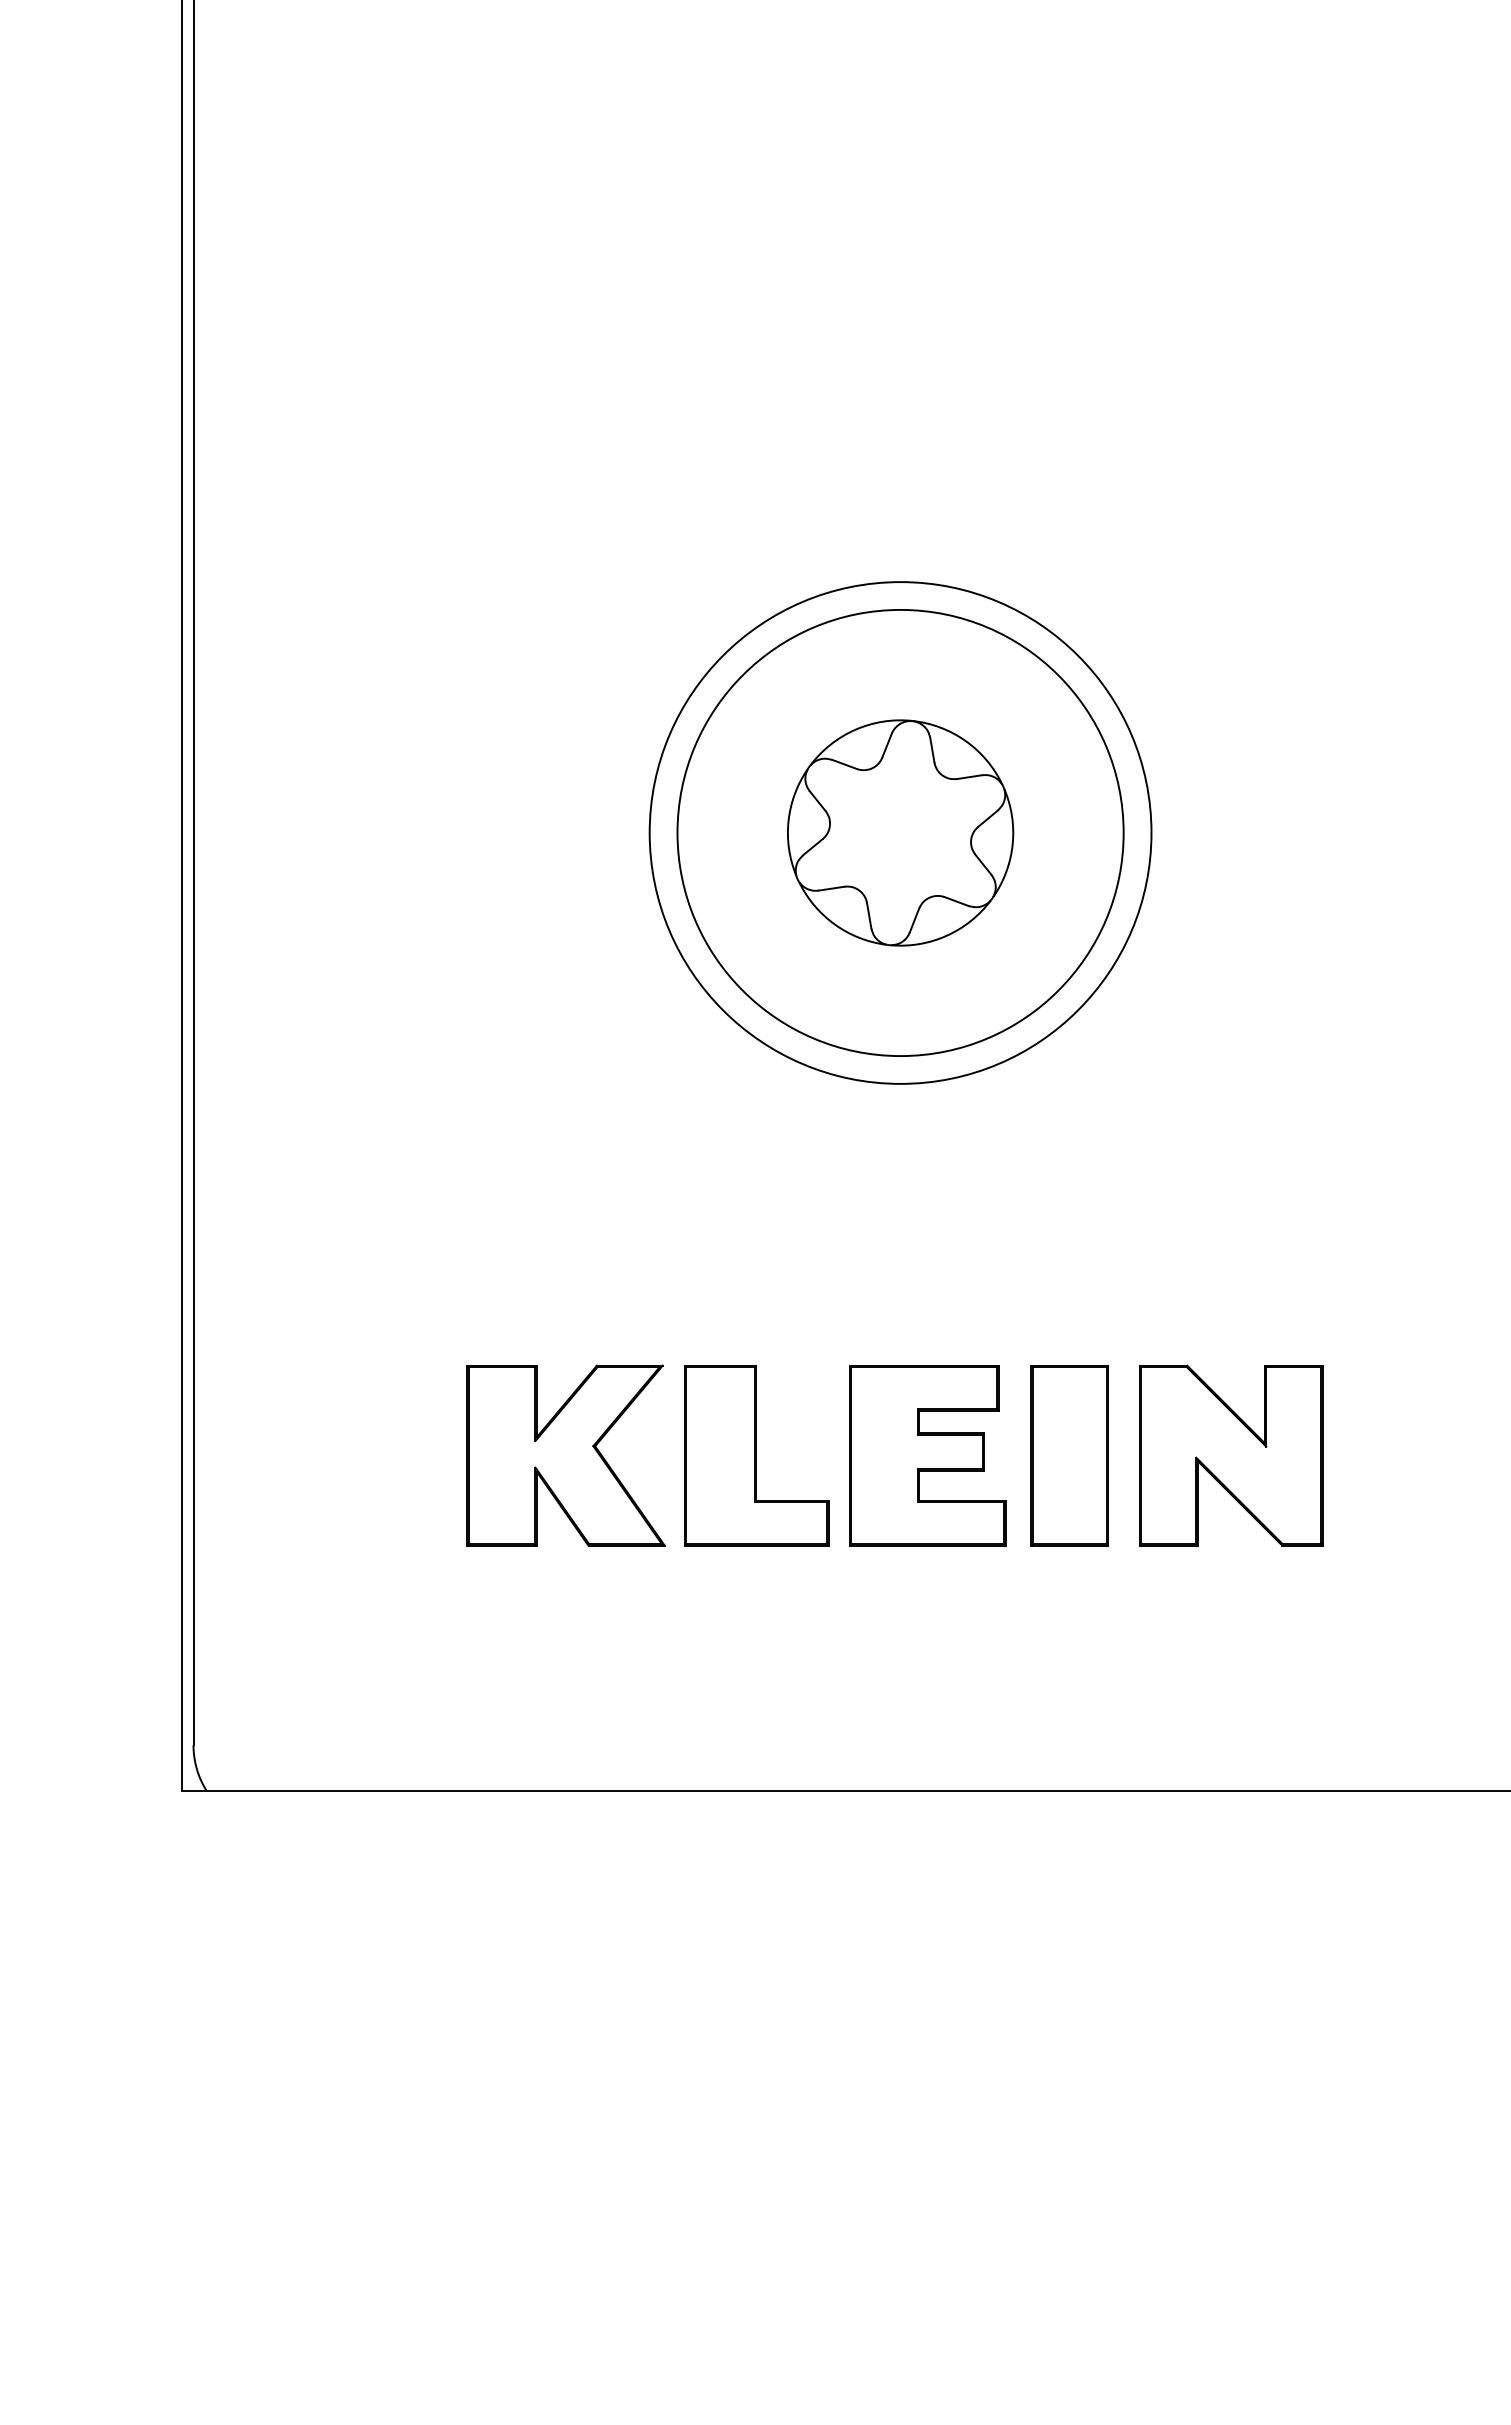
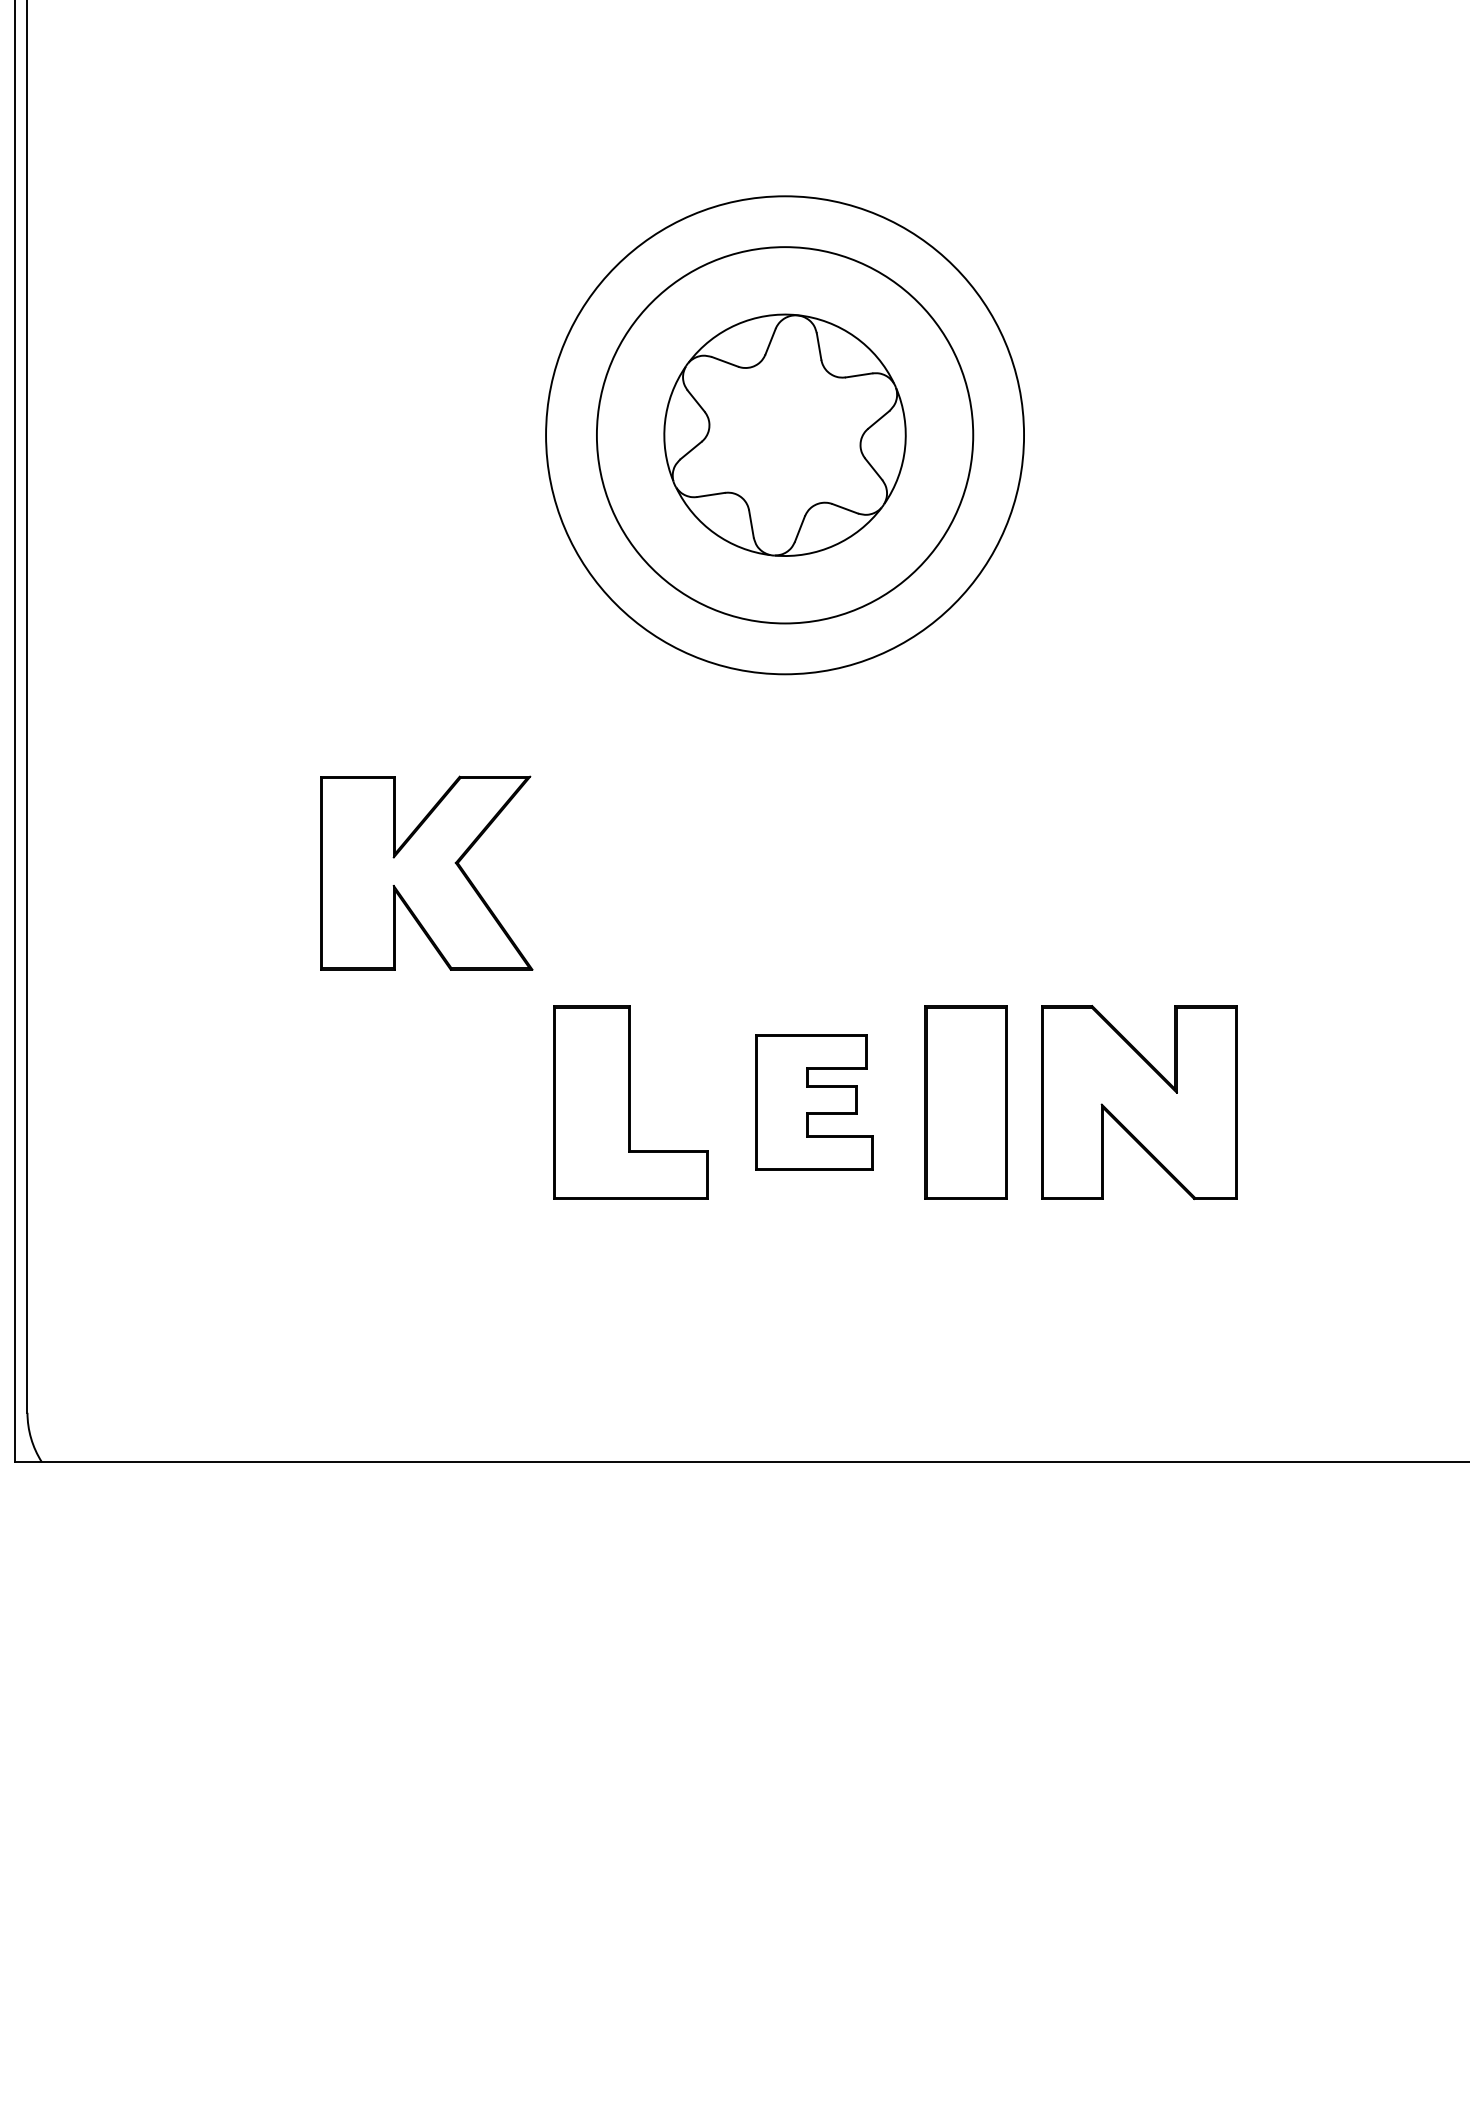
circle: (900, 832) -> (784, 434), size x0.7
part: (565, 1455) -> (426, 872), moved
part: (927, 1455) -> (813, 1102), size x0.7

